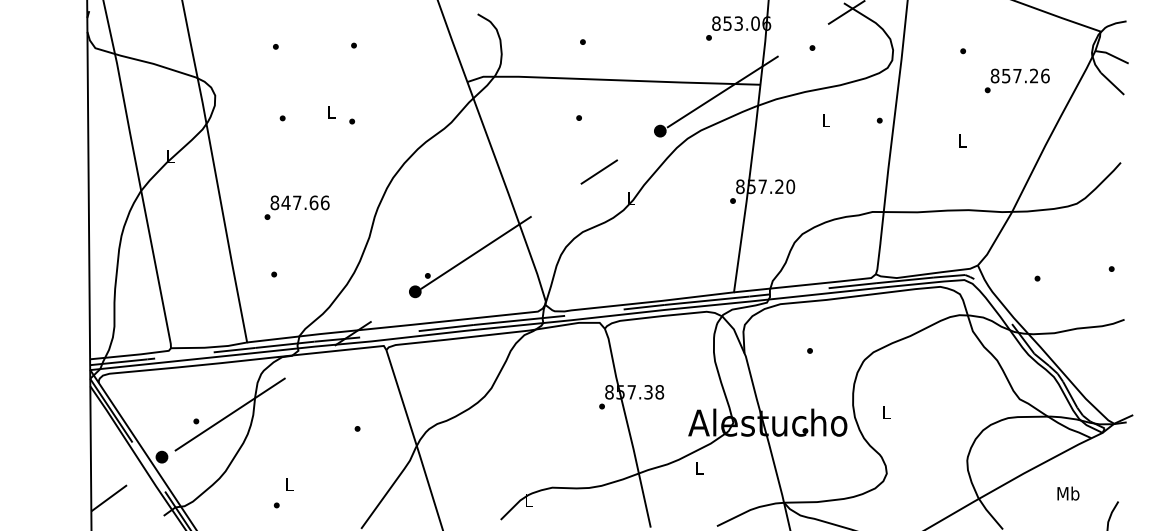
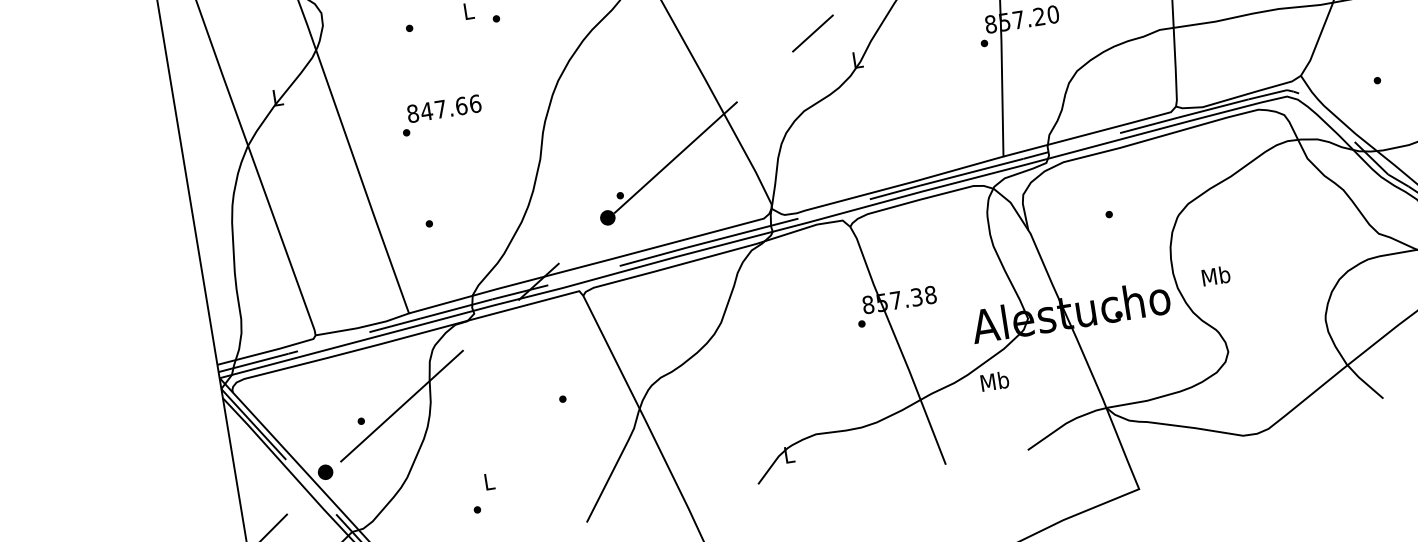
text: (296, 207) -> (440, 115), moved
text: (886, 412) -> (1216, 276), L -> Mb
text: (699, 467) -> (994, 380), L -> Mb

